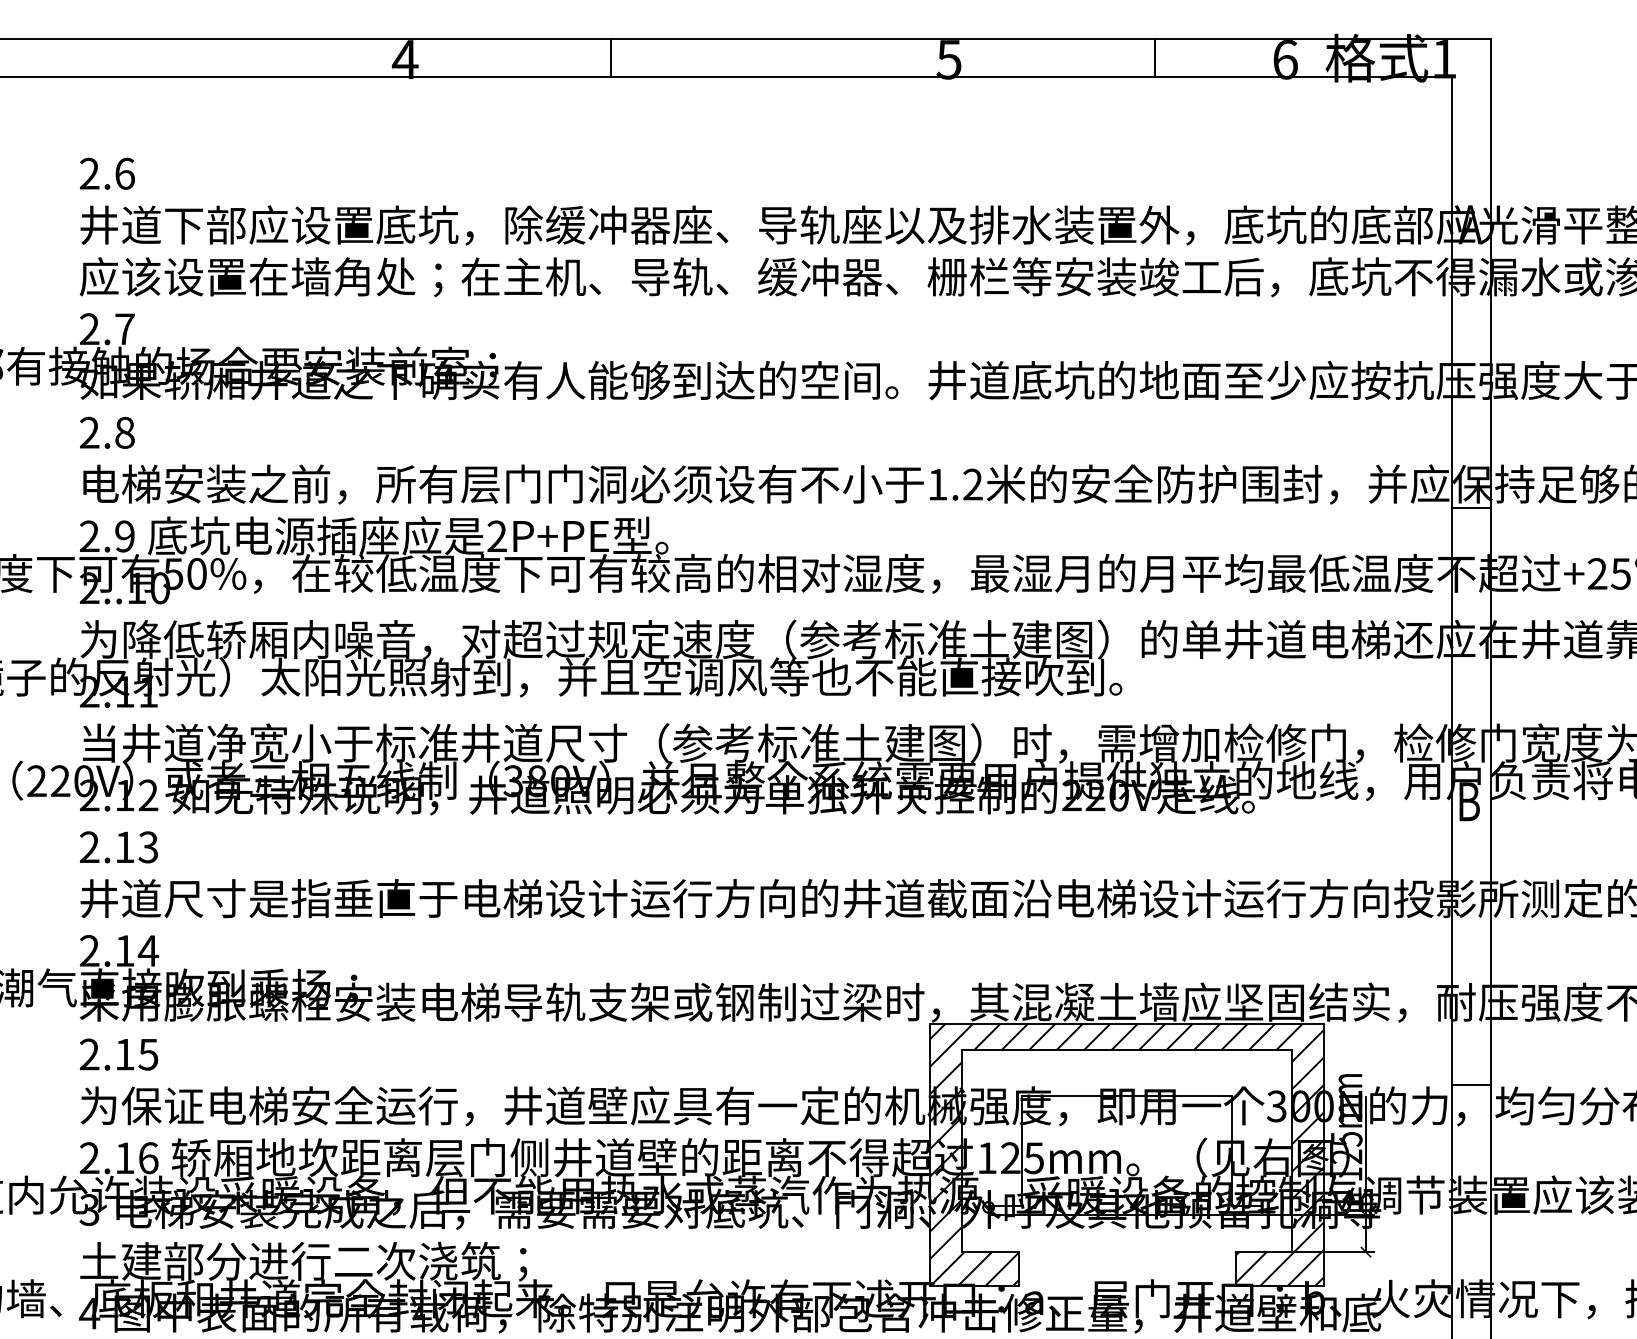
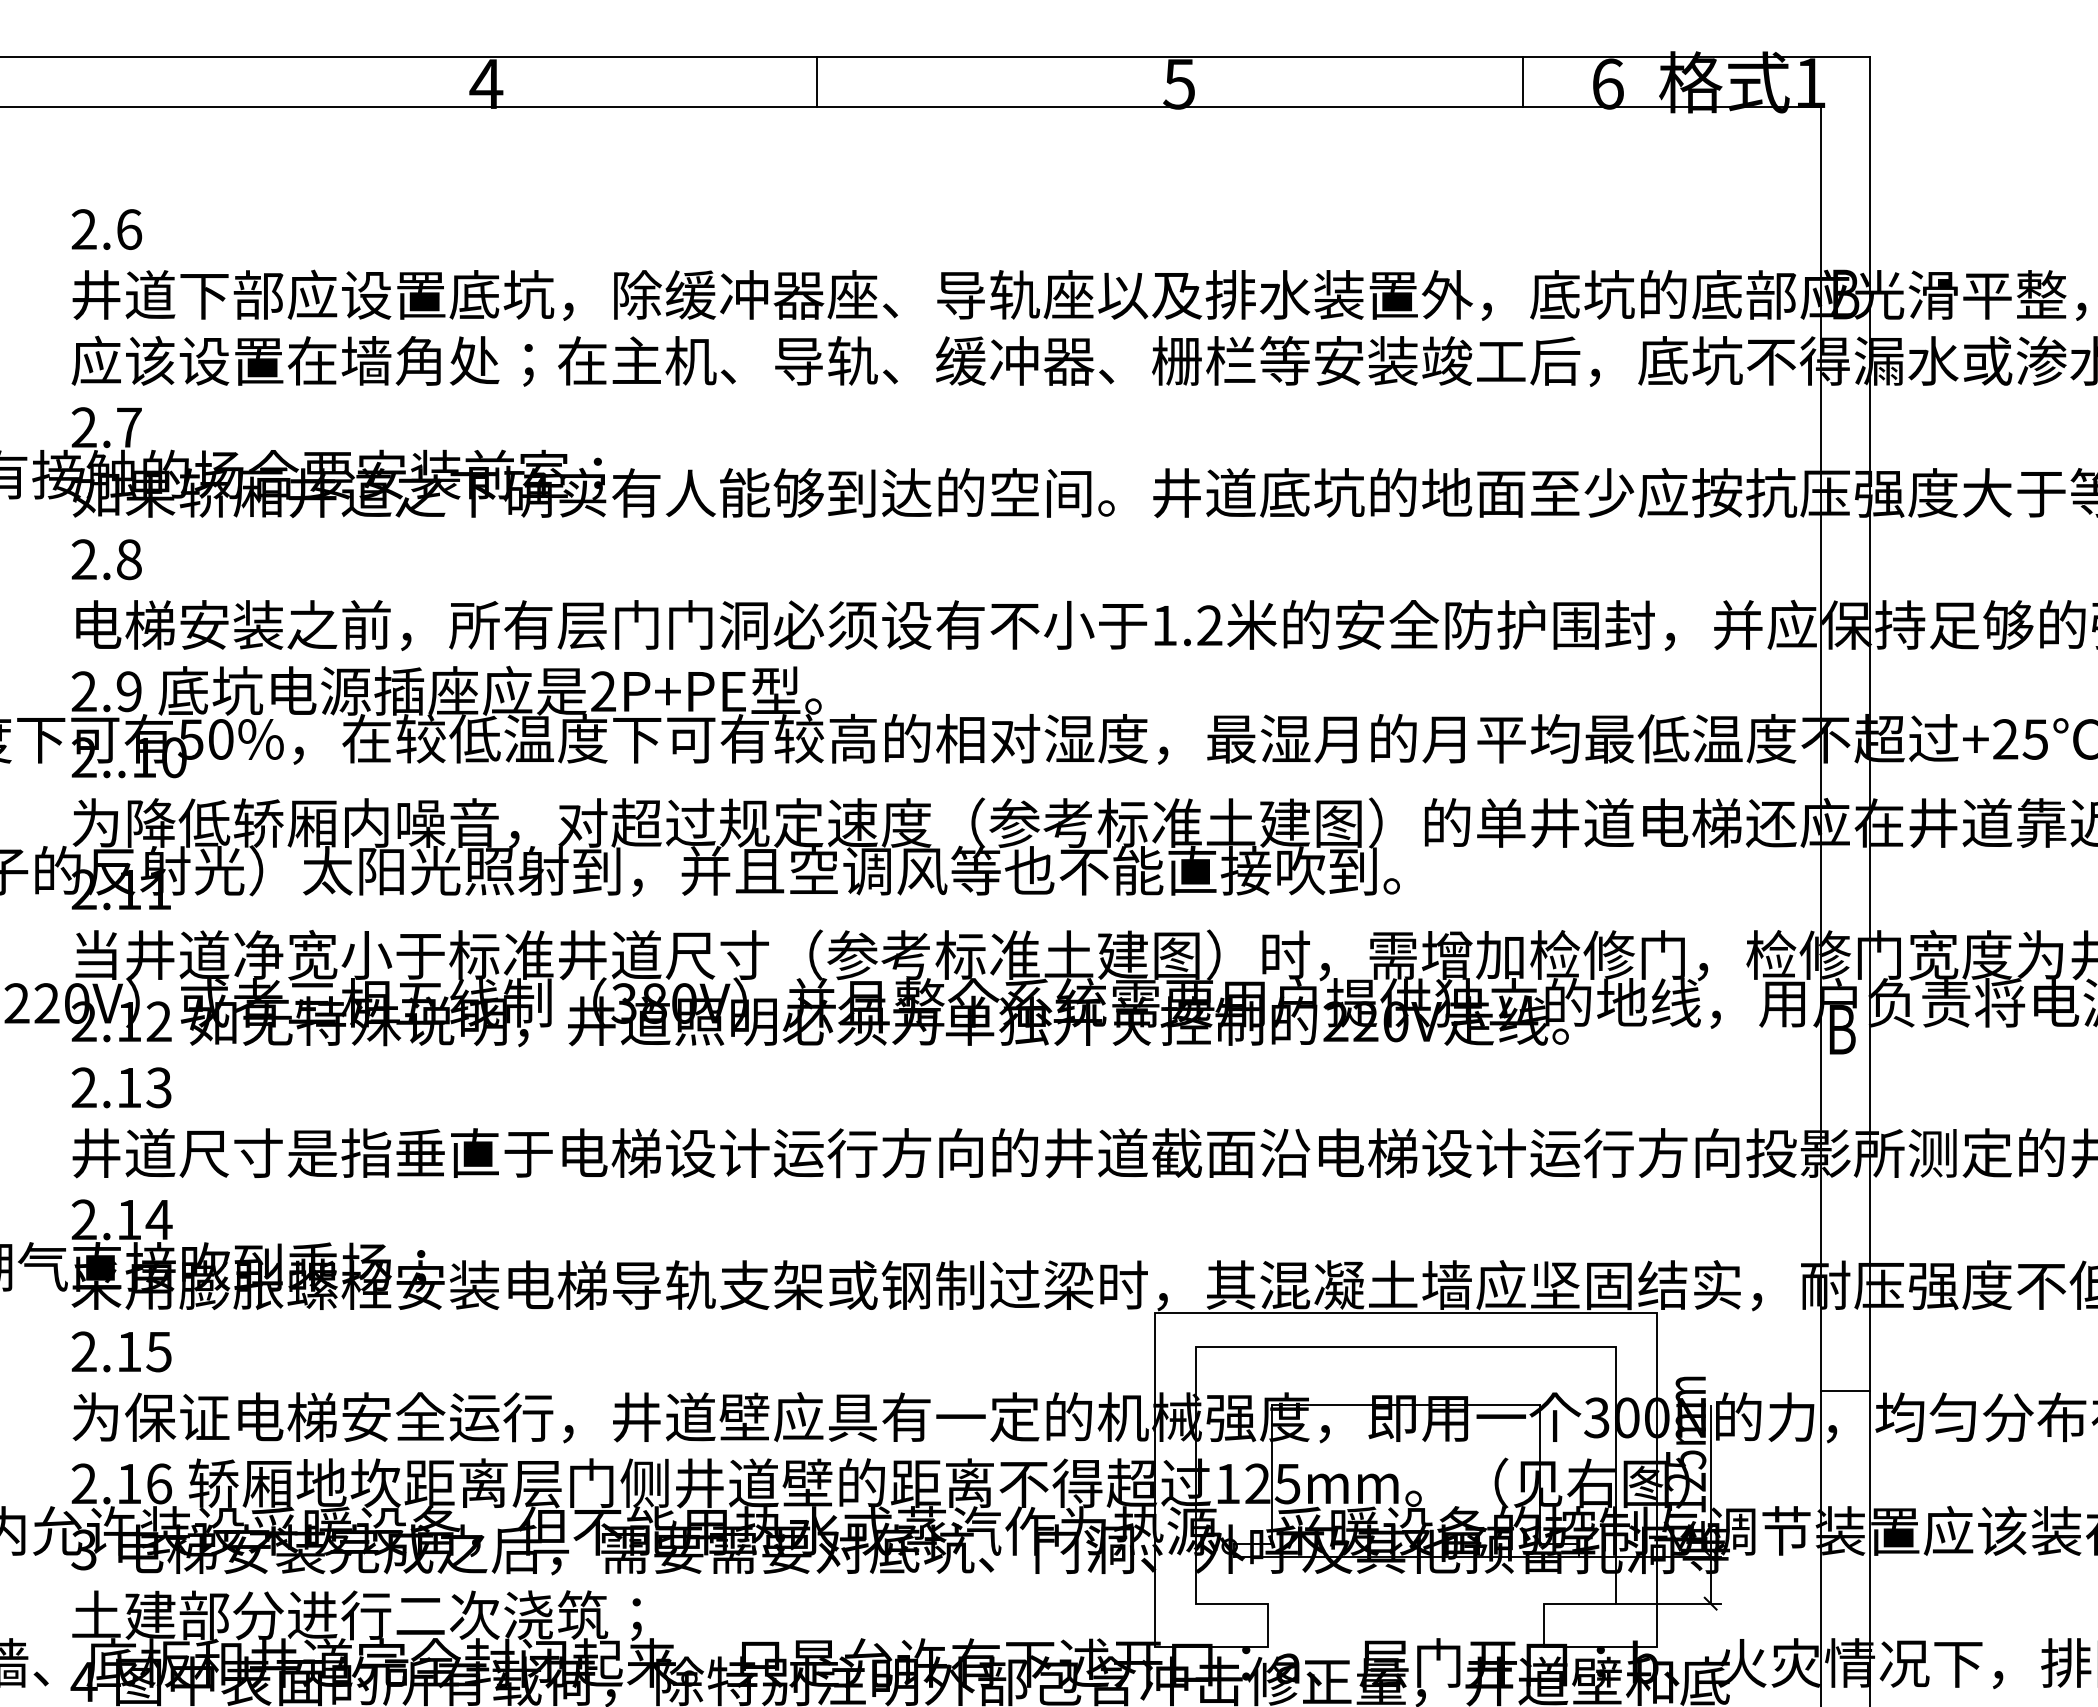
line: (610, 57) -> (816, 81), moved
line: (1154, 57) -> (1522, 81), moved
text: (1470, 224) -> (1843, 294), A -> B
line: (1471, 508) -> (1845, 655), removed
hatch: (1126, 1154) -> (1405, 1479), removed

